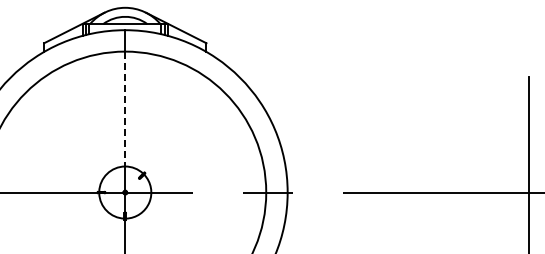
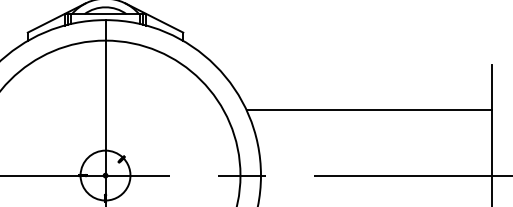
line: (125, 109) -> (105, 96), dashed -> solid
line: (400, 124) -> (369, 110), added

